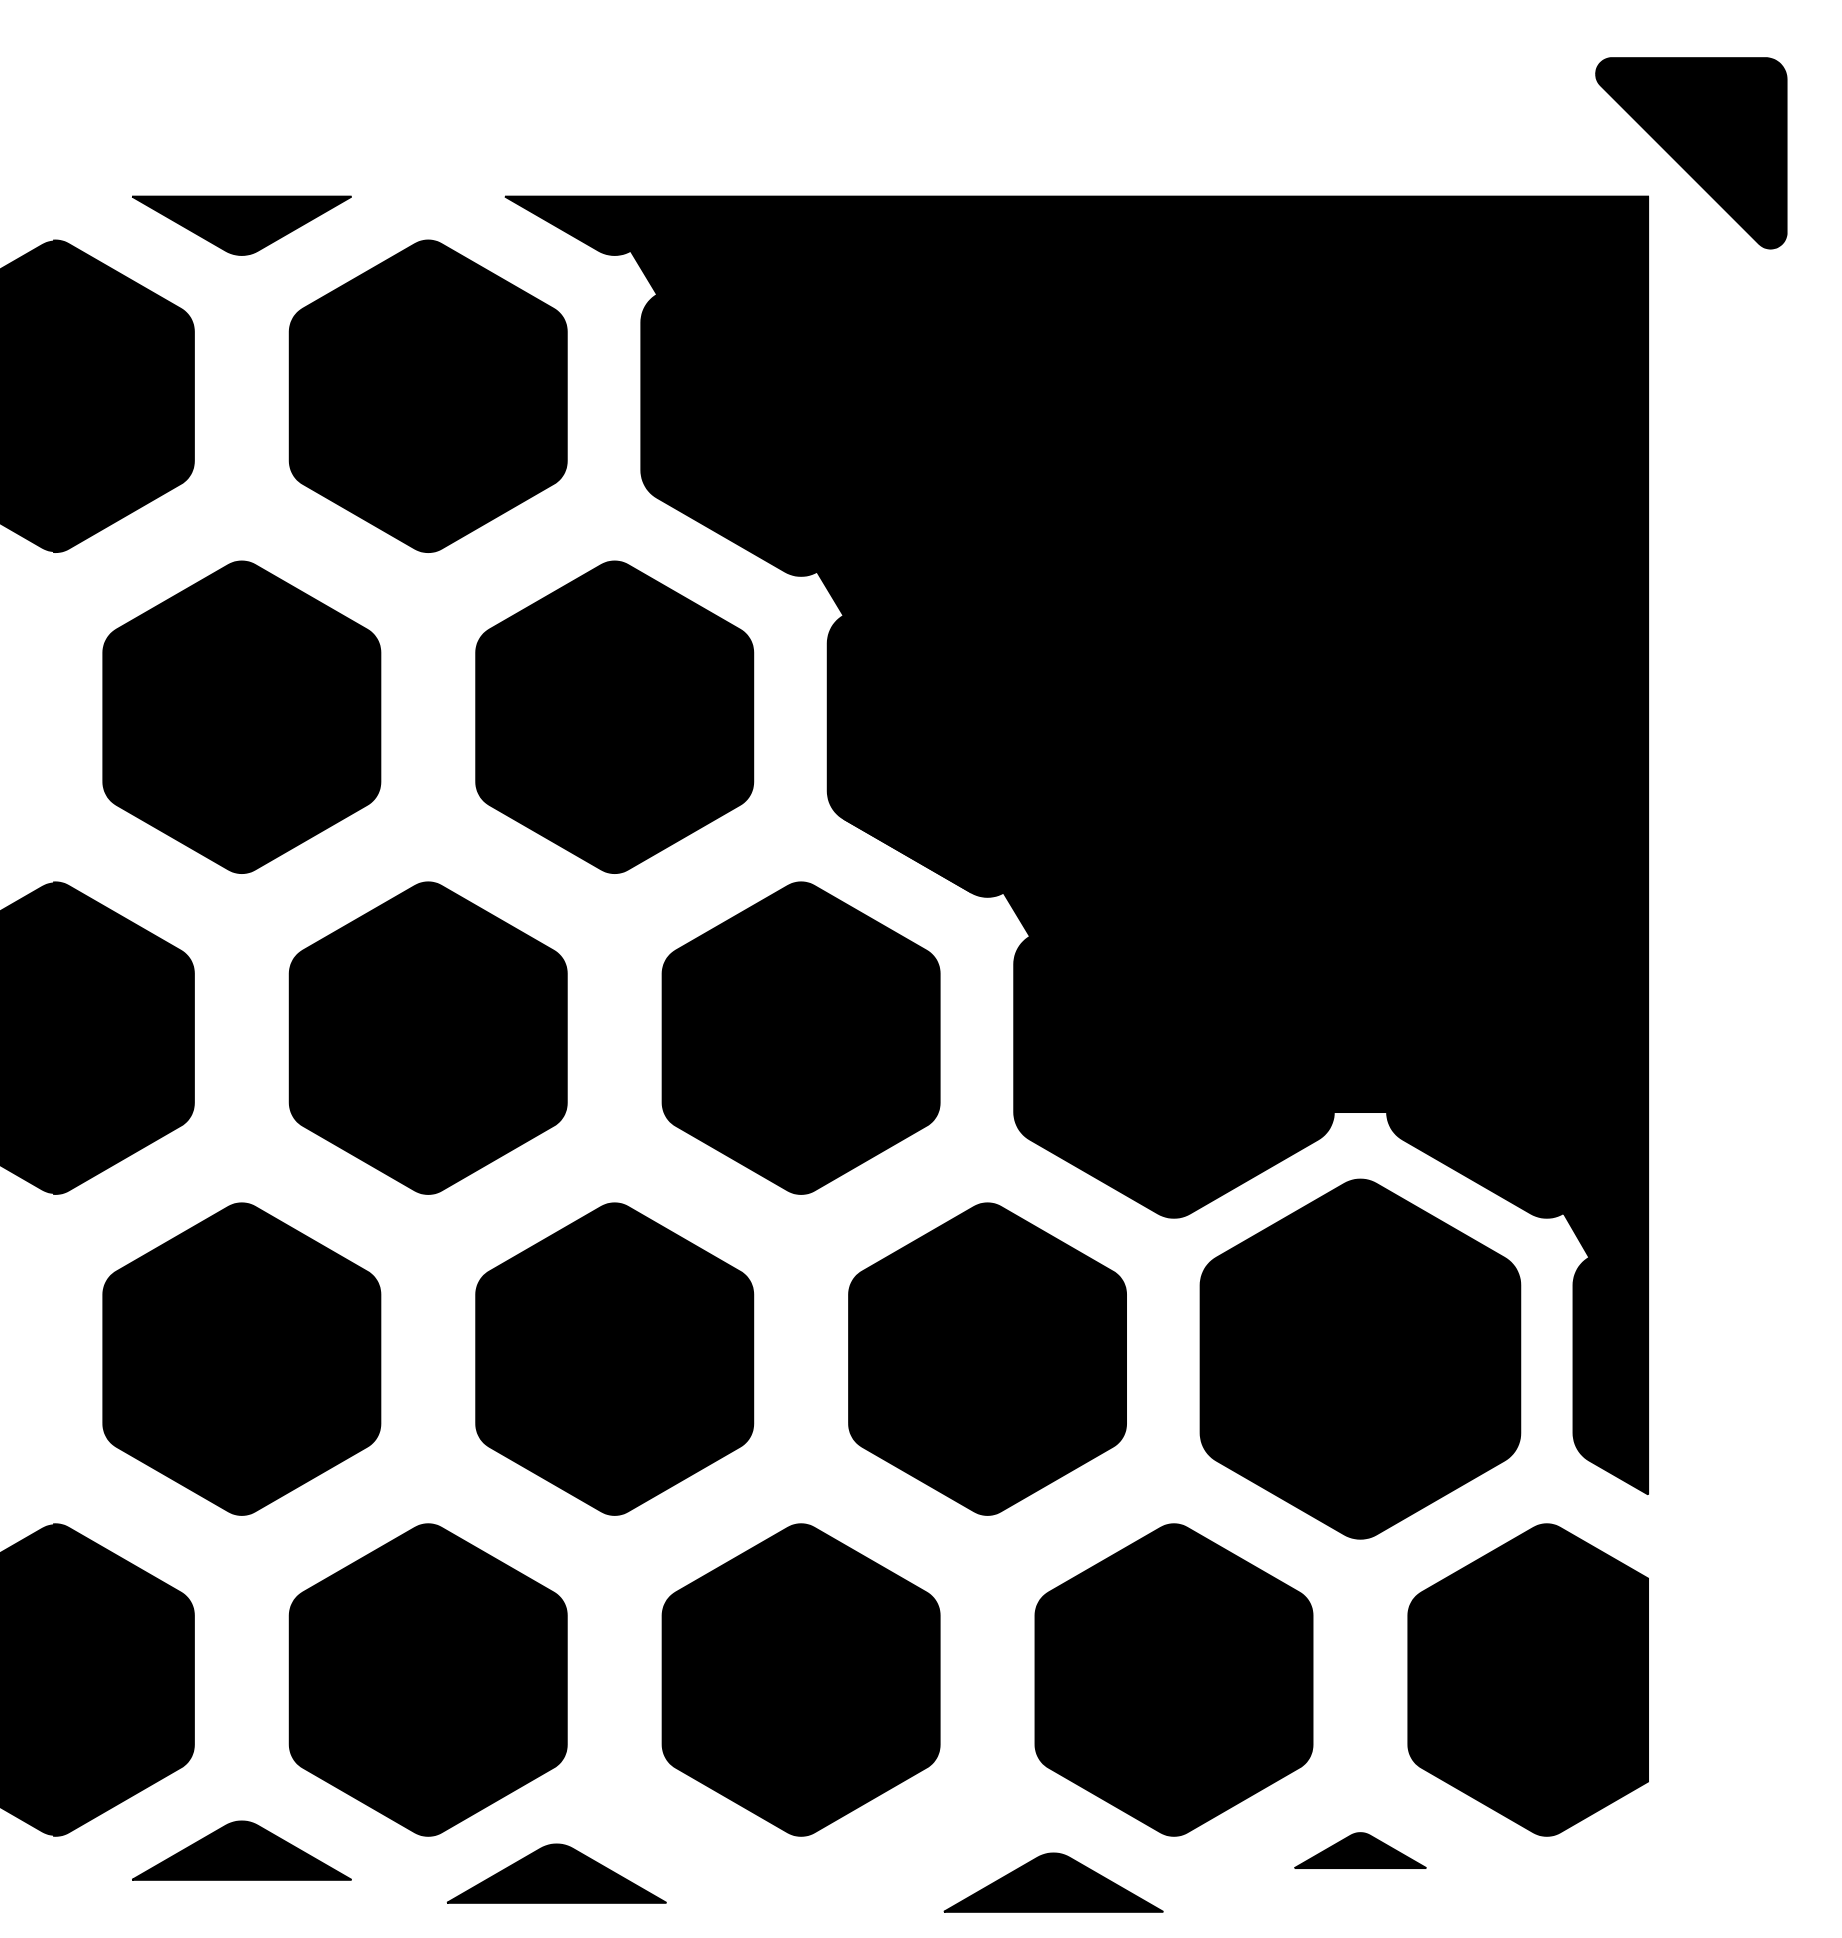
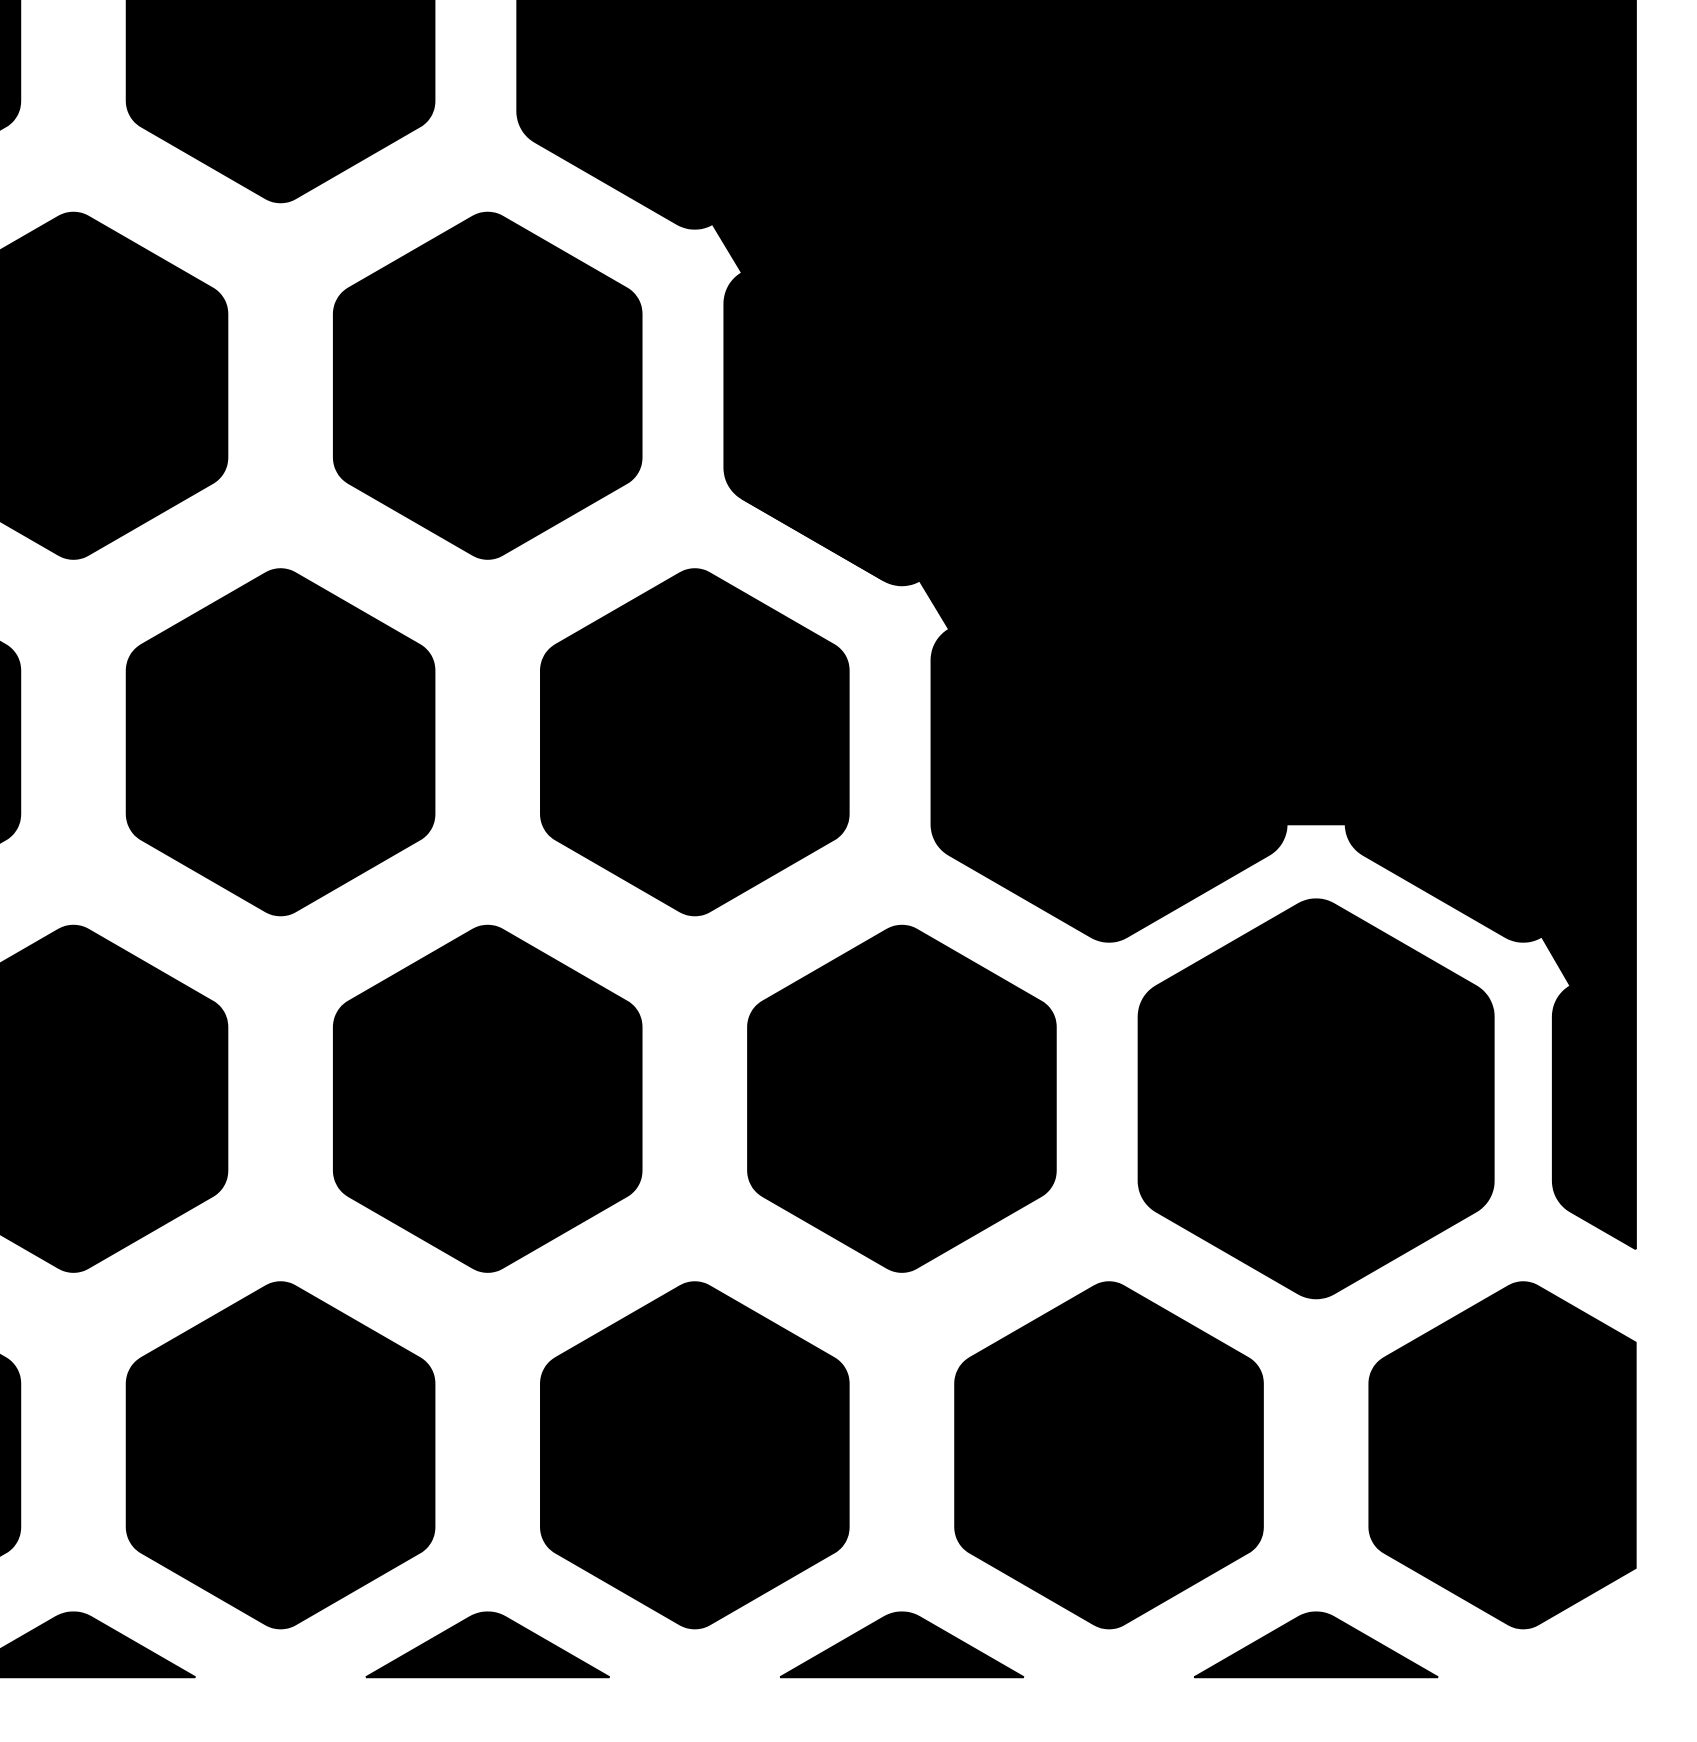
part: (1360, 1850) -> (1316, 1644), size x1.67
part: (556, 1873) -> (487, 1644), moved
part: (1053, 1882) -> (901, 1644), moved

